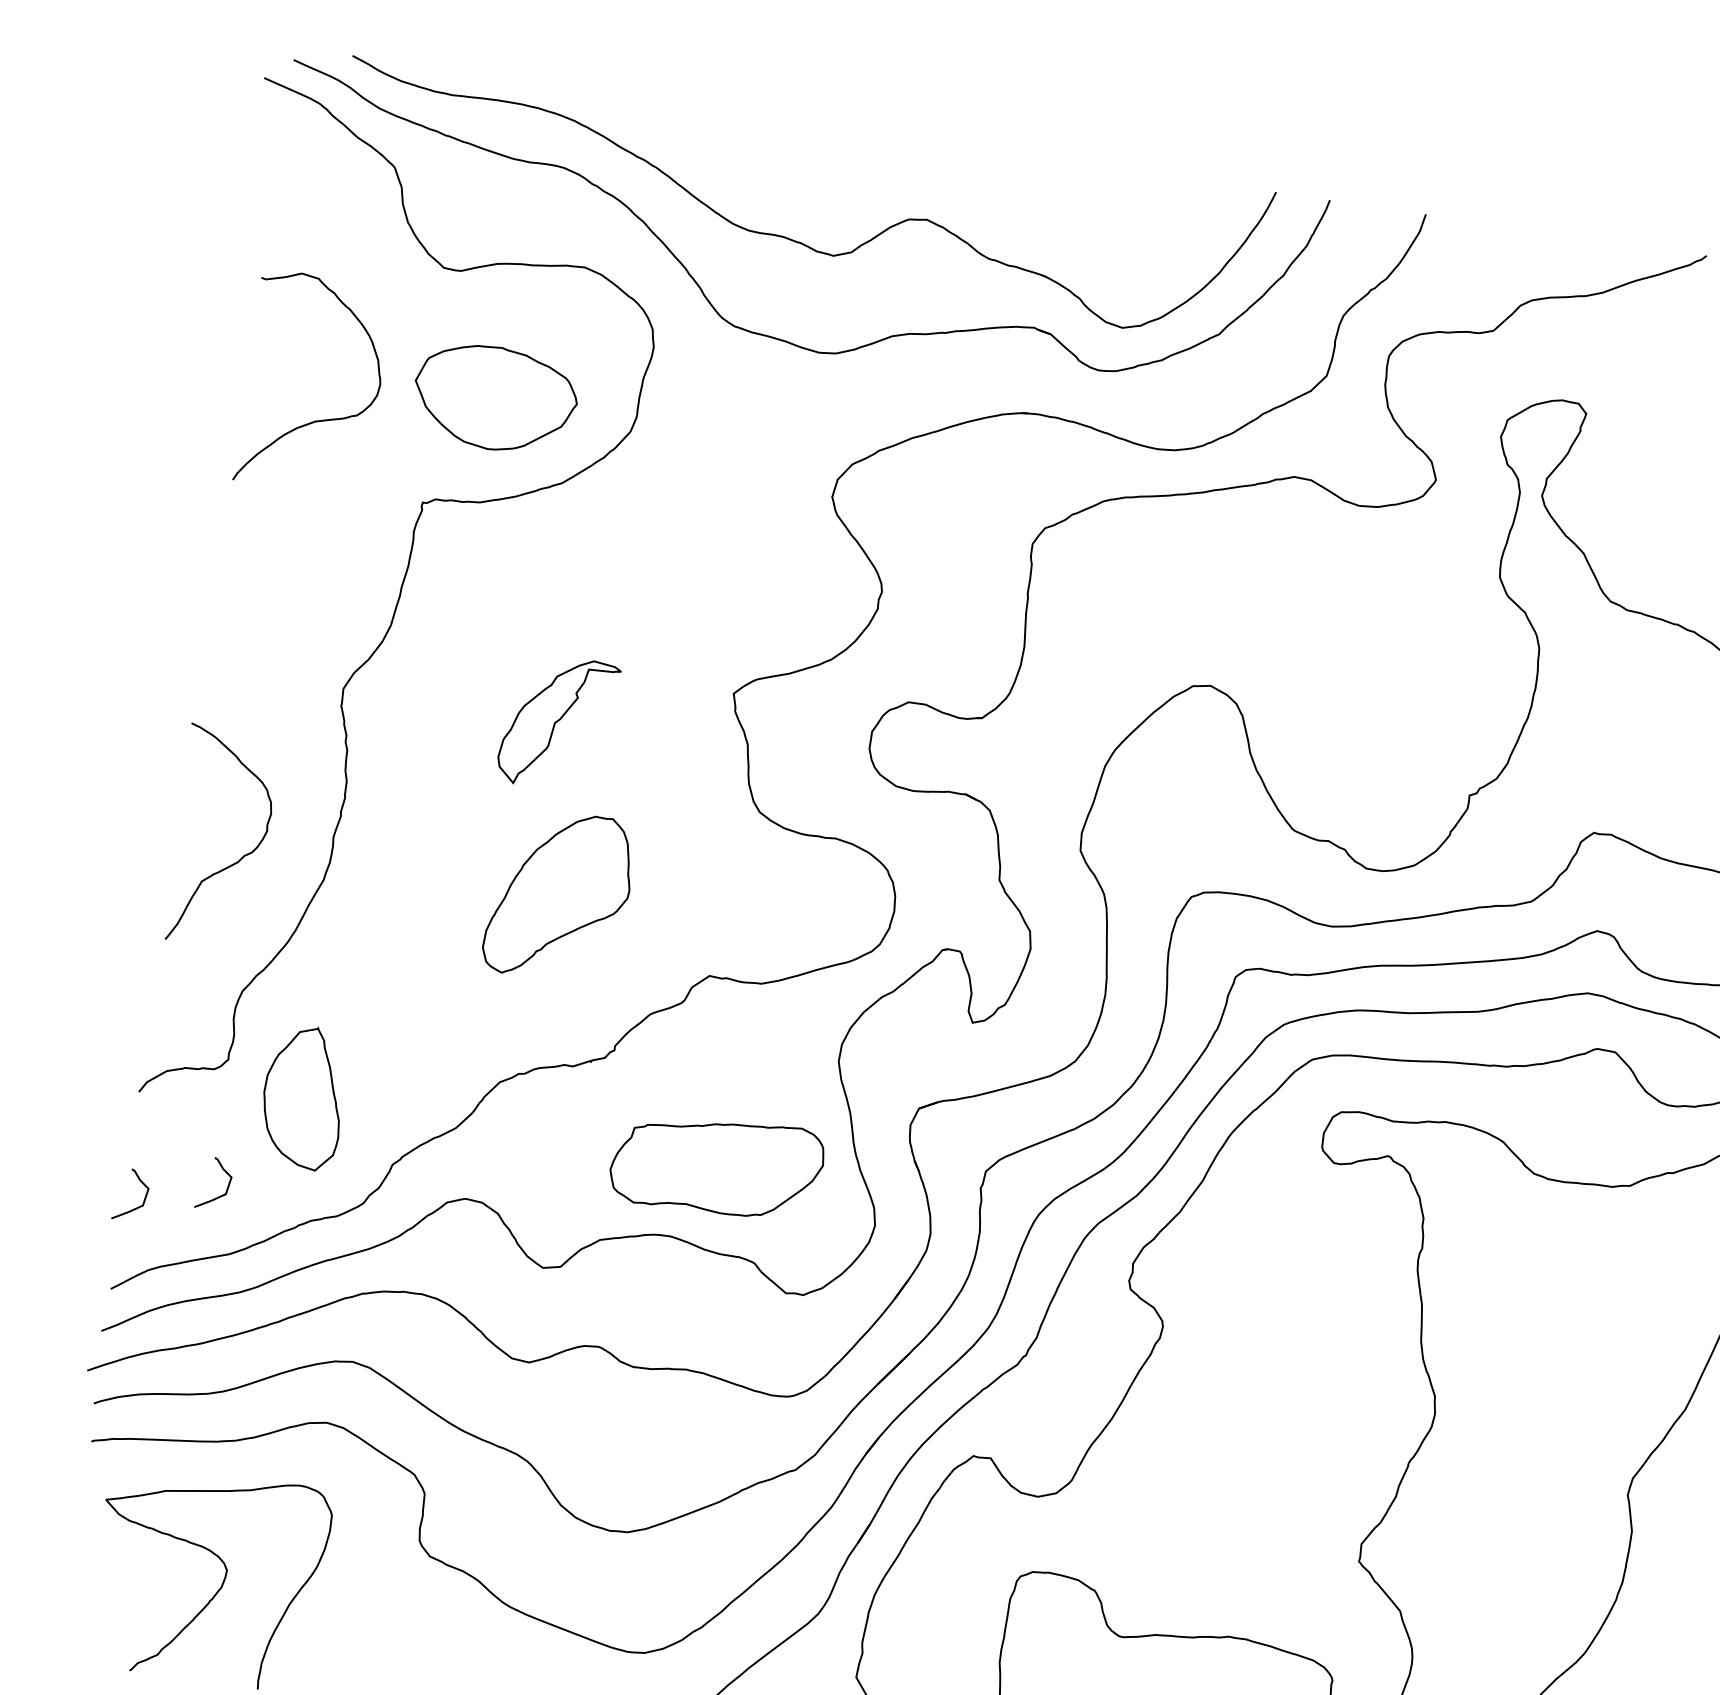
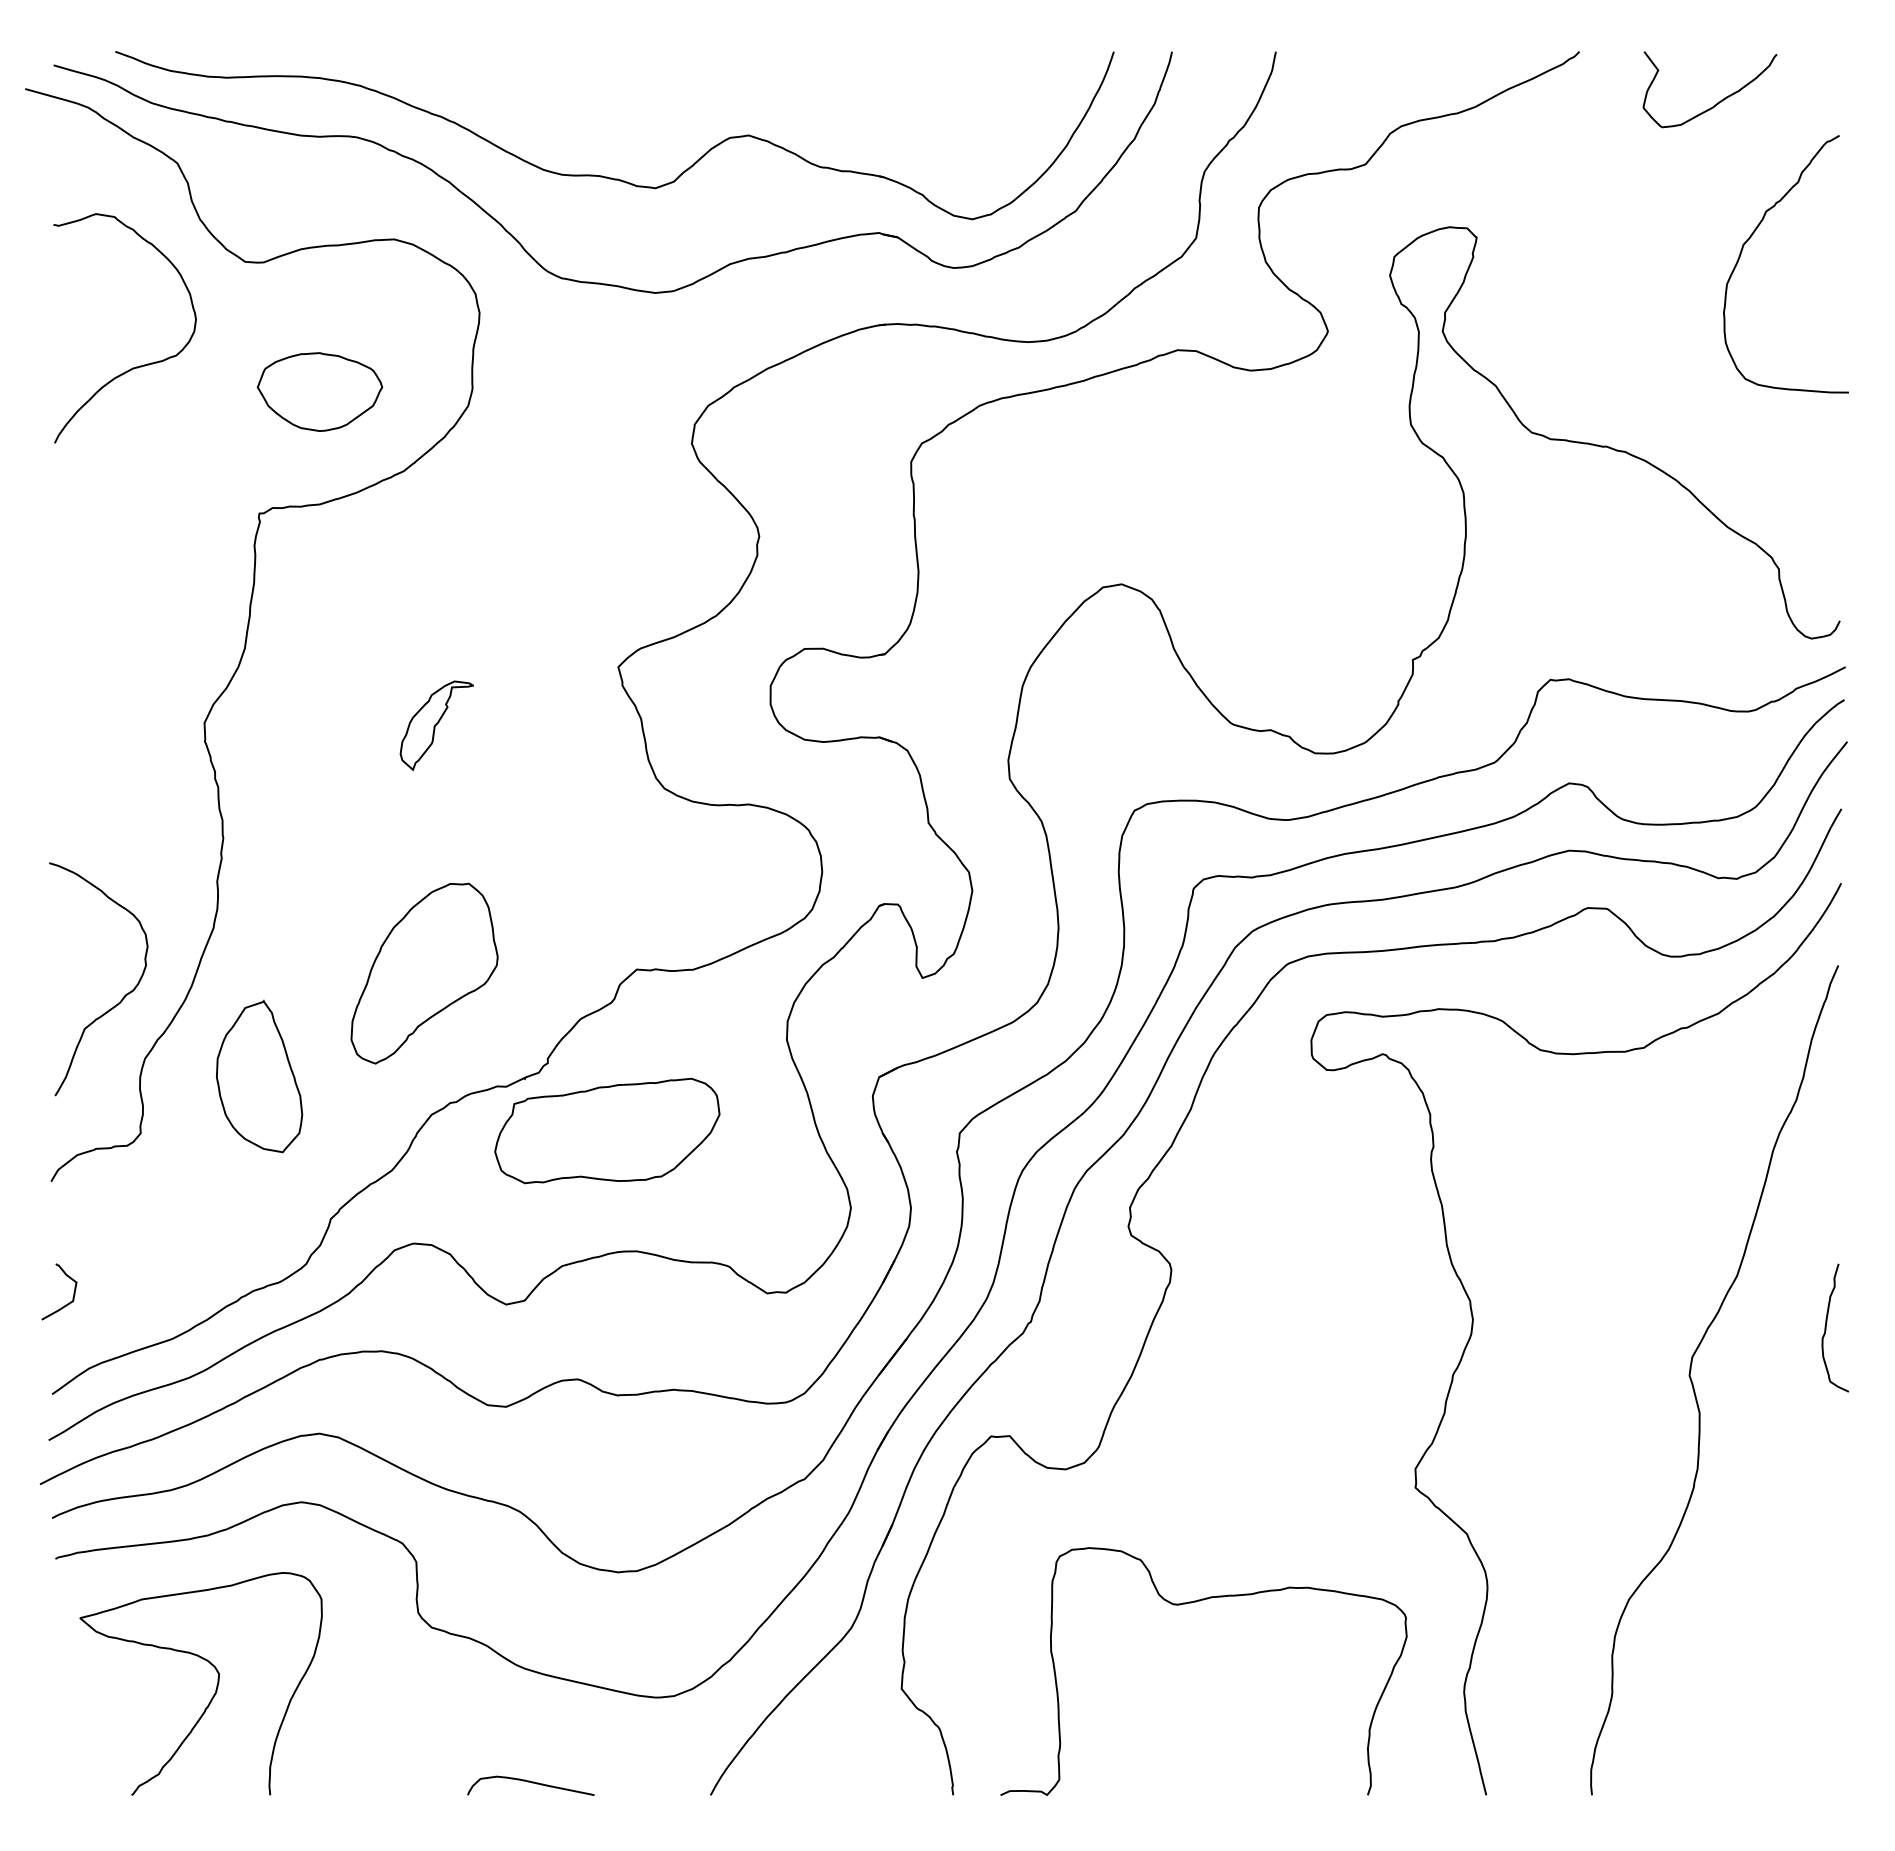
part: (495, 397) -> (319, 391), size x0.71
curve: (314, 420) -> (132, 367), moved
part: (557, 722) -> (436, 725), size x0.62
curve: (242, 856) -> (123, 996), moved
part: (559, 896) -> (424, 973), moved
part: (303, 1097) -> (259, 1076), moved
part: (717, 1165) -> (607, 1130), moved
curve: (227, 1186) -> (159, 1267), removed

